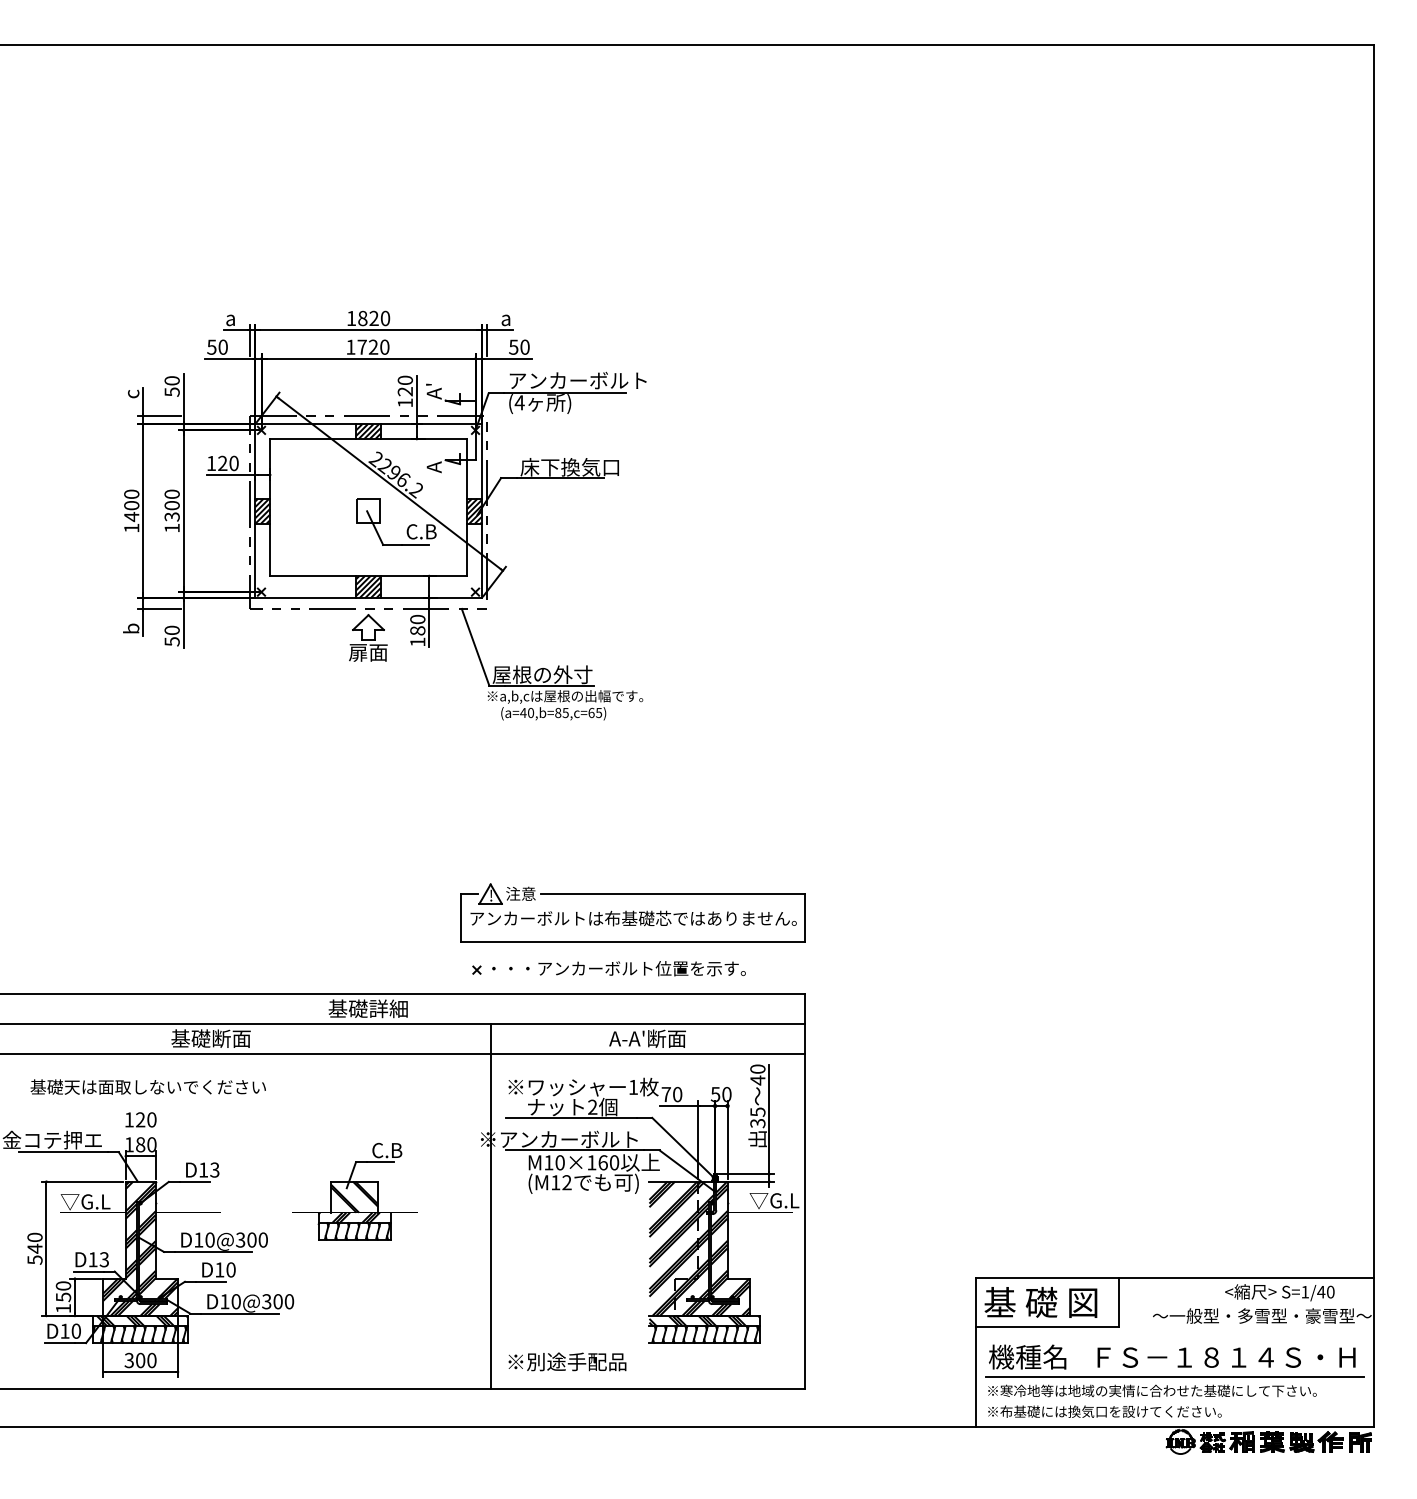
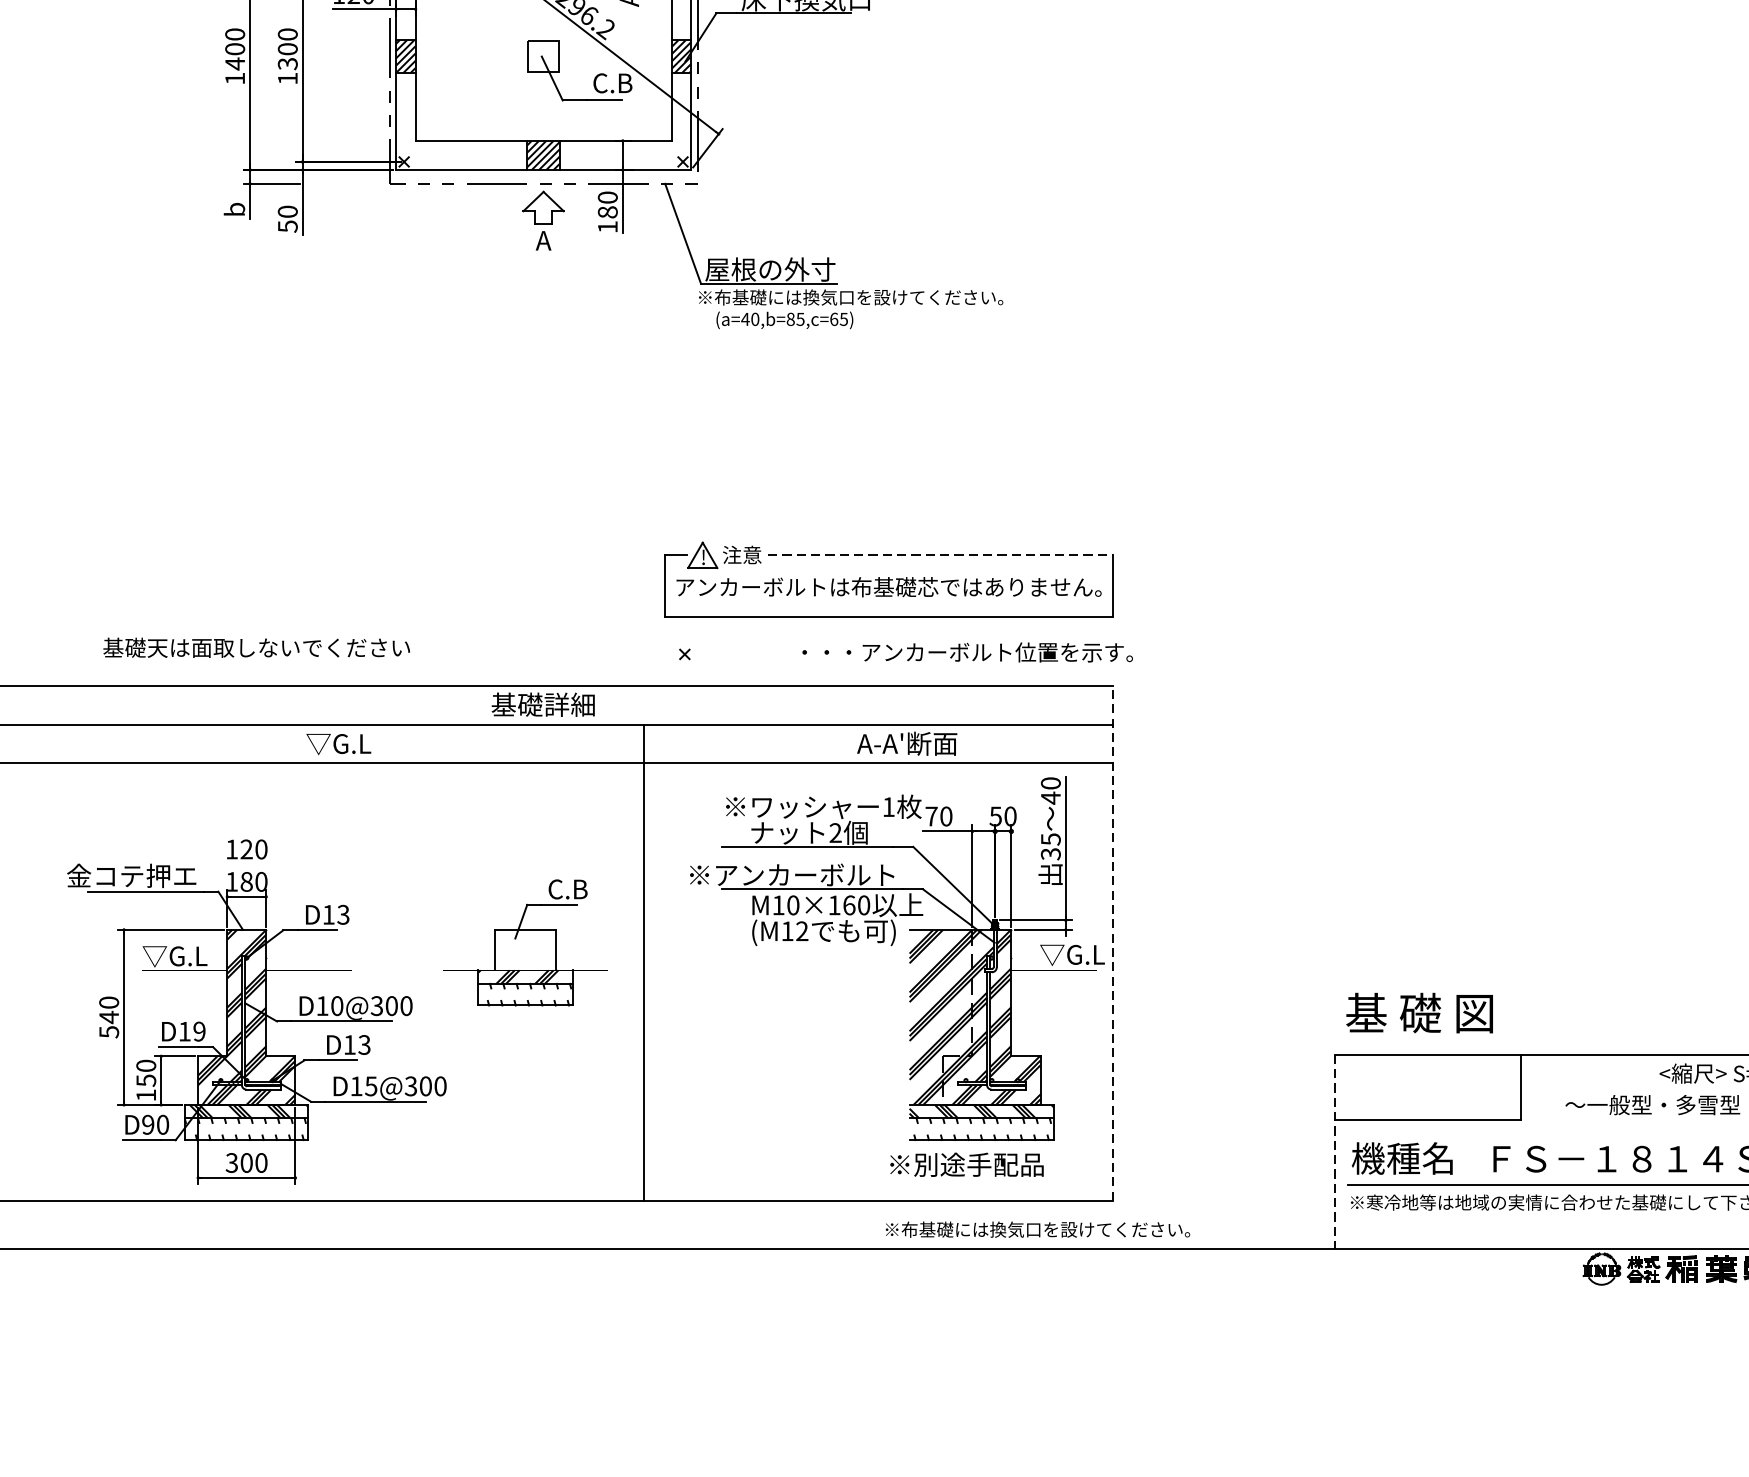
text: (368, 652) -> (543, 240), 扉面 -> A
text: (610, 696) -> (858, 297), ※a,b,cは屋根の出幅です。 -> ※布基礎には換気口を設けてください。
line: (673, 894) -> (940, 555), solid -> dashed
text: (618, 968) -> (967, 652), moved
text: (210, 1038) -> (337, 743), 基礎断面 -> ▽G.L
text: (147, 1086) -> (255, 647), moved
line: (805, 1191) -> (1112, 942), solid -> dashed
hatch: (354, 1196) -> (525, 949), removed
line: (490, 1206) -> (643, 962), moved
hatch: (354, 1231) -> (525, 994), removed
text: (103, 1259) -> (198, 1031), D13 -> D19
text: (230, 1269) -> (363, 1044), D10 -> D13
text: (235, 1301) -> (370, 1086), D10@300 -> D15@300
text: (1040, 1302) -> (1419, 1013), moved
text: (64, 1330) -> (147, 1123), D10 -> D90
hatch: (139, 1334) -> (245, 1129), removed
hatch: (705, 1334) -> (982, 1129), removed
line: (976, 1352) -> (1335, 1152), solid -> dashed
text: (567, 1361) -> (967, 1164), moved
text: (1104, 1411) -> (1037, 1229), moved

